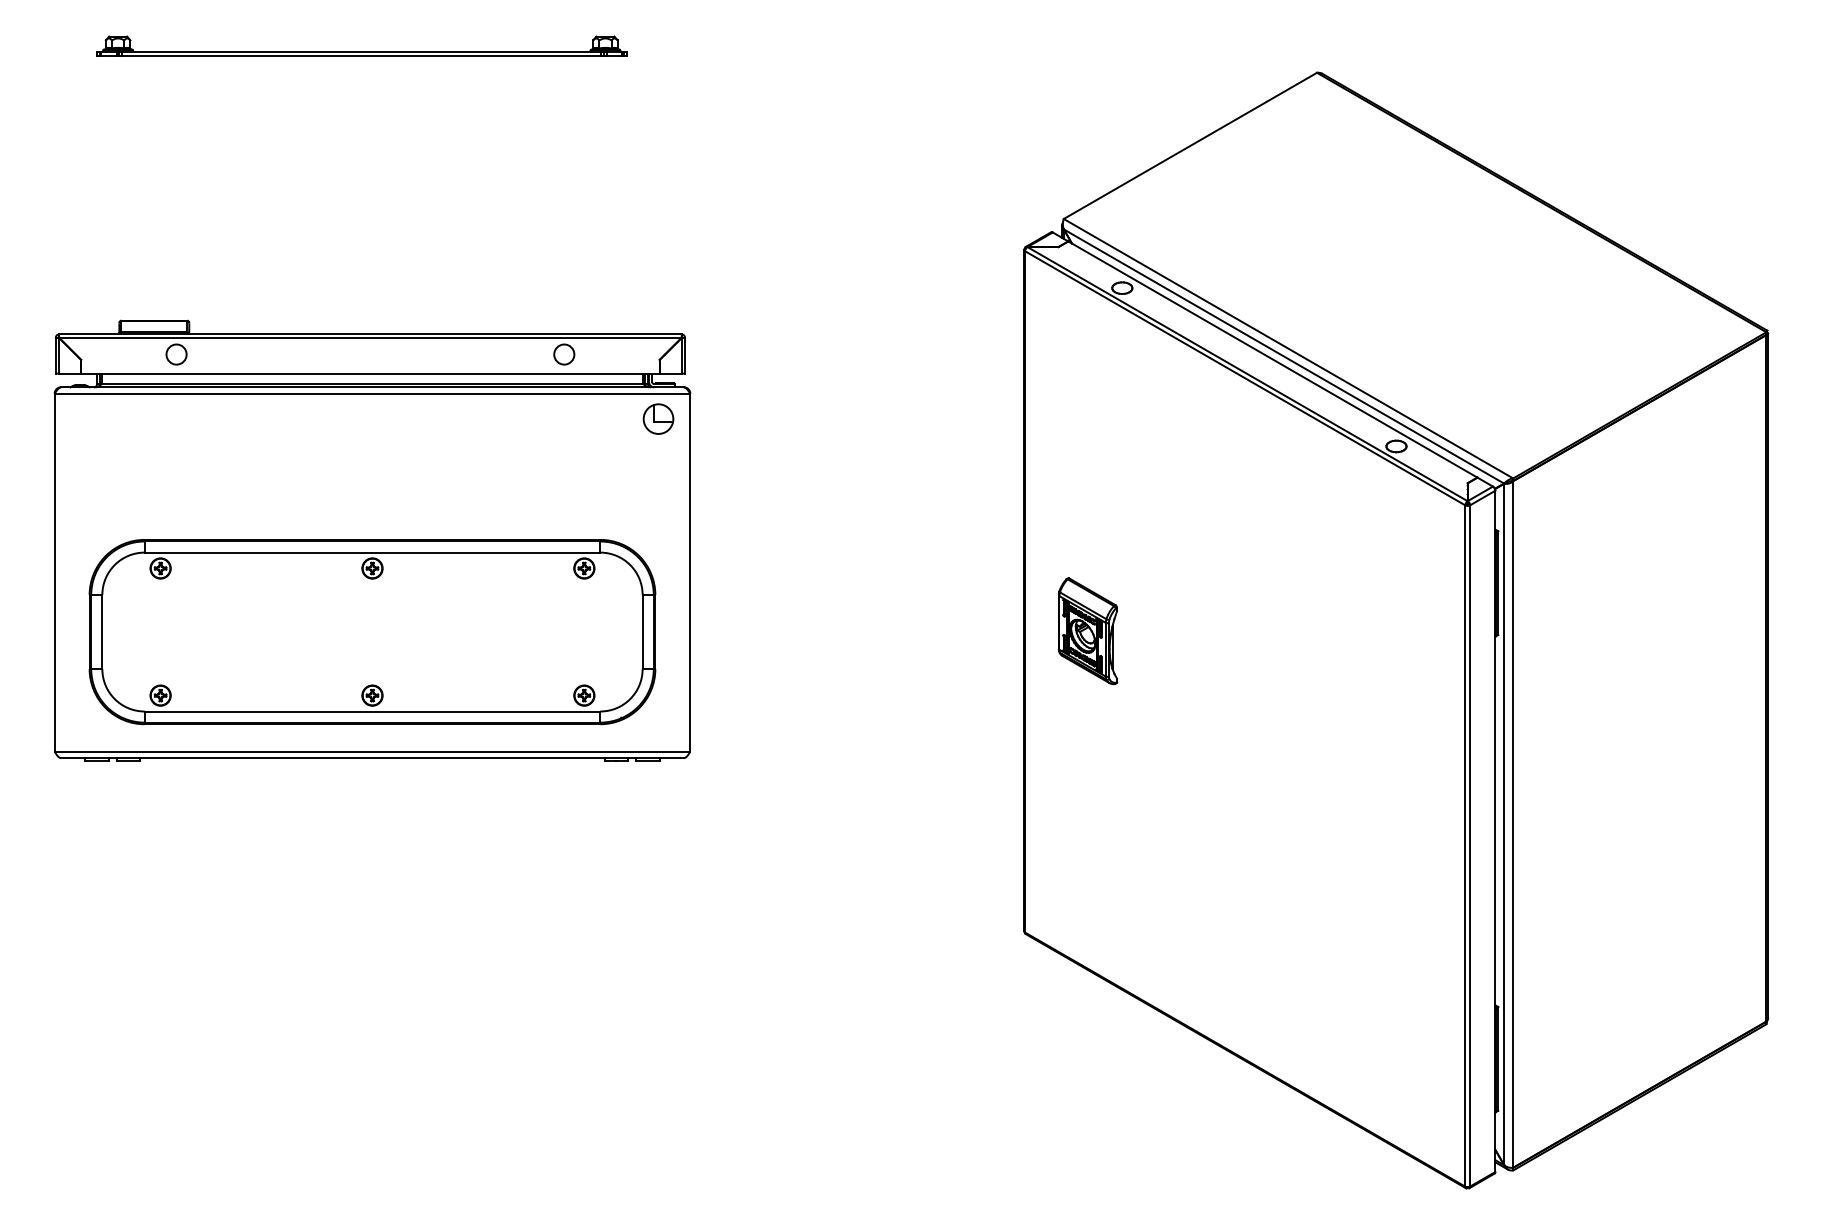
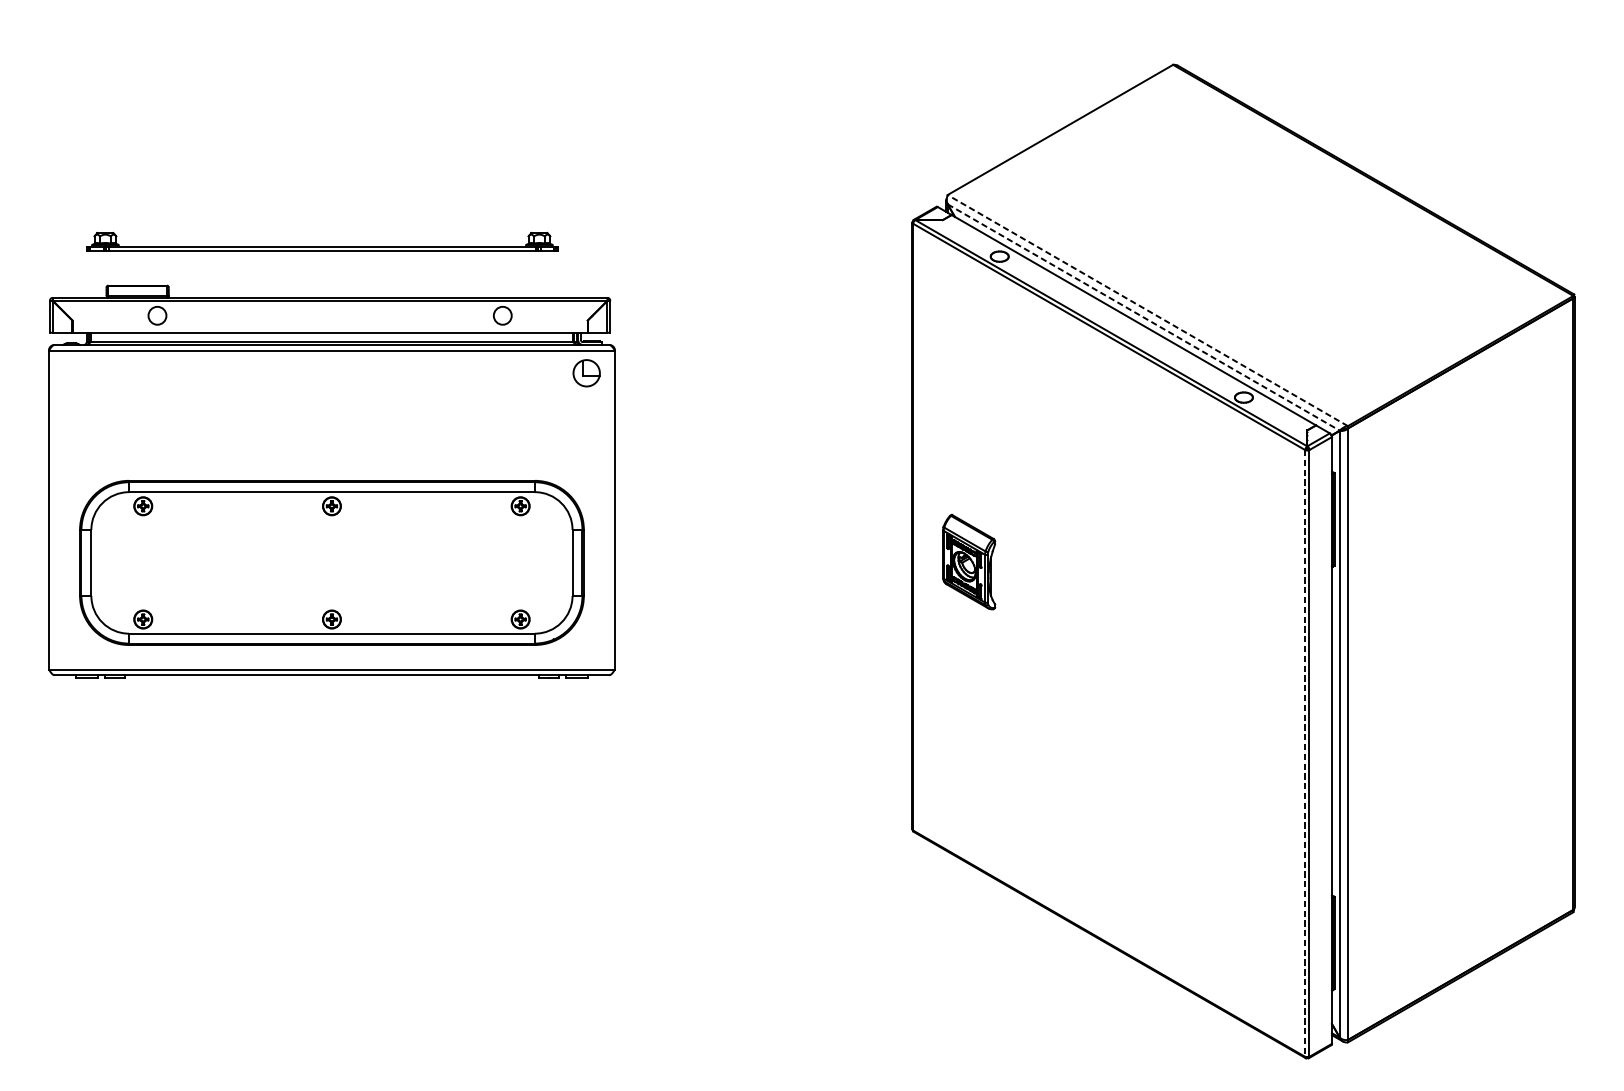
part: (361, 45) -> (322, 240), moved
line: (1288, 348) -> (1147, 310), solid -> dashed
line: (1284, 356) -> (1144, 317), solid -> dashed
line: (1465, 846) -> (1305, 753), solid -> dashed

